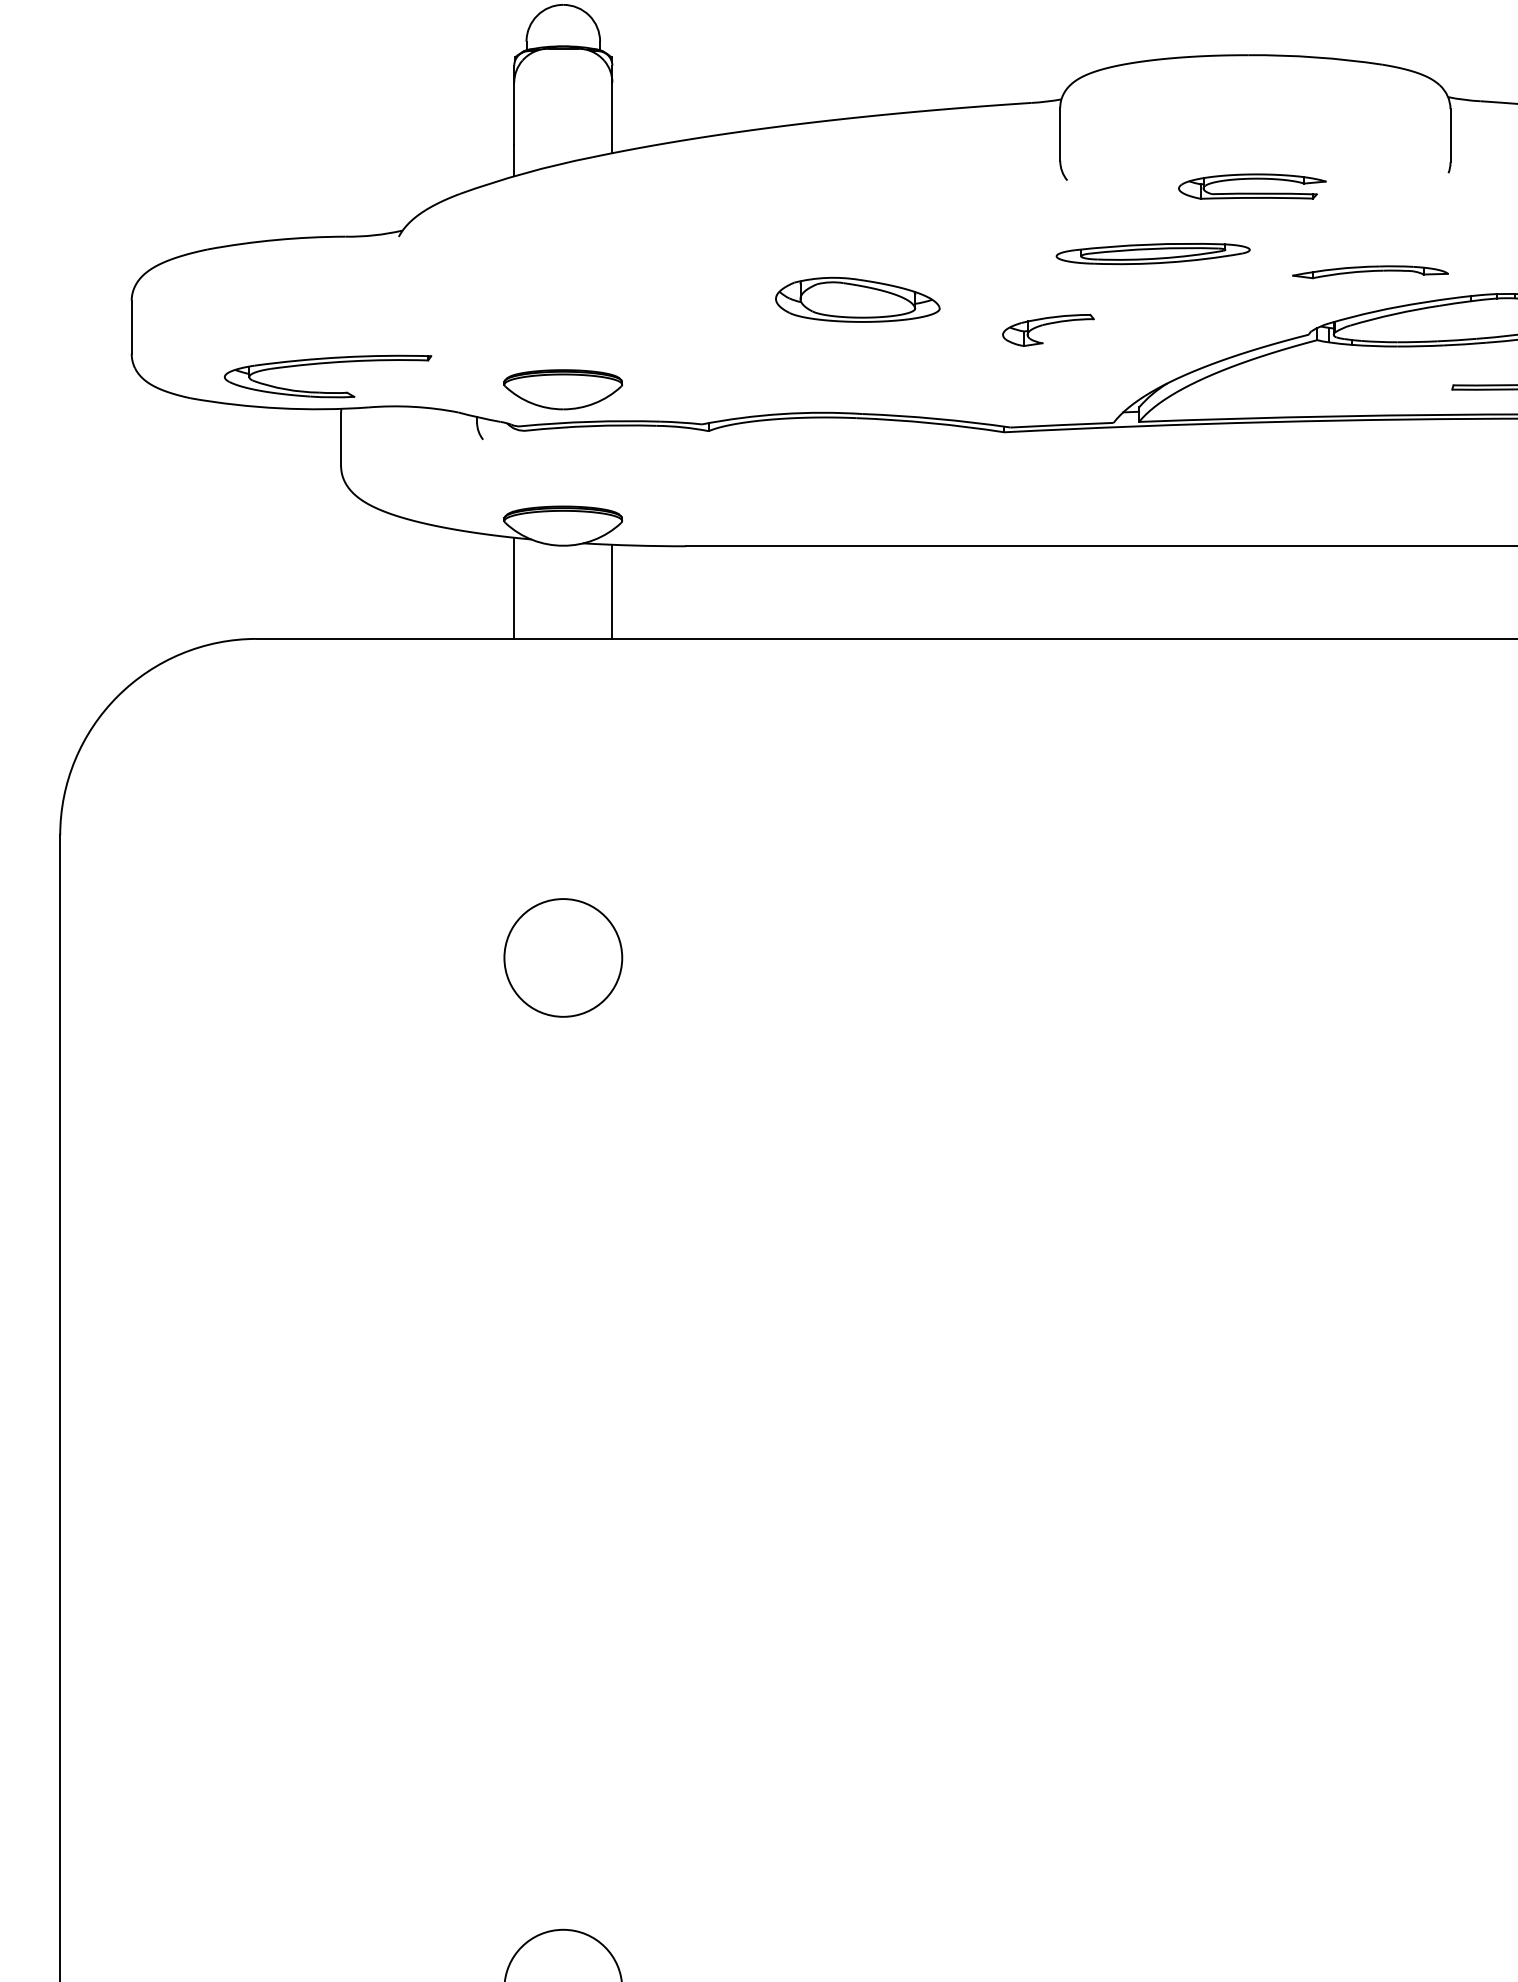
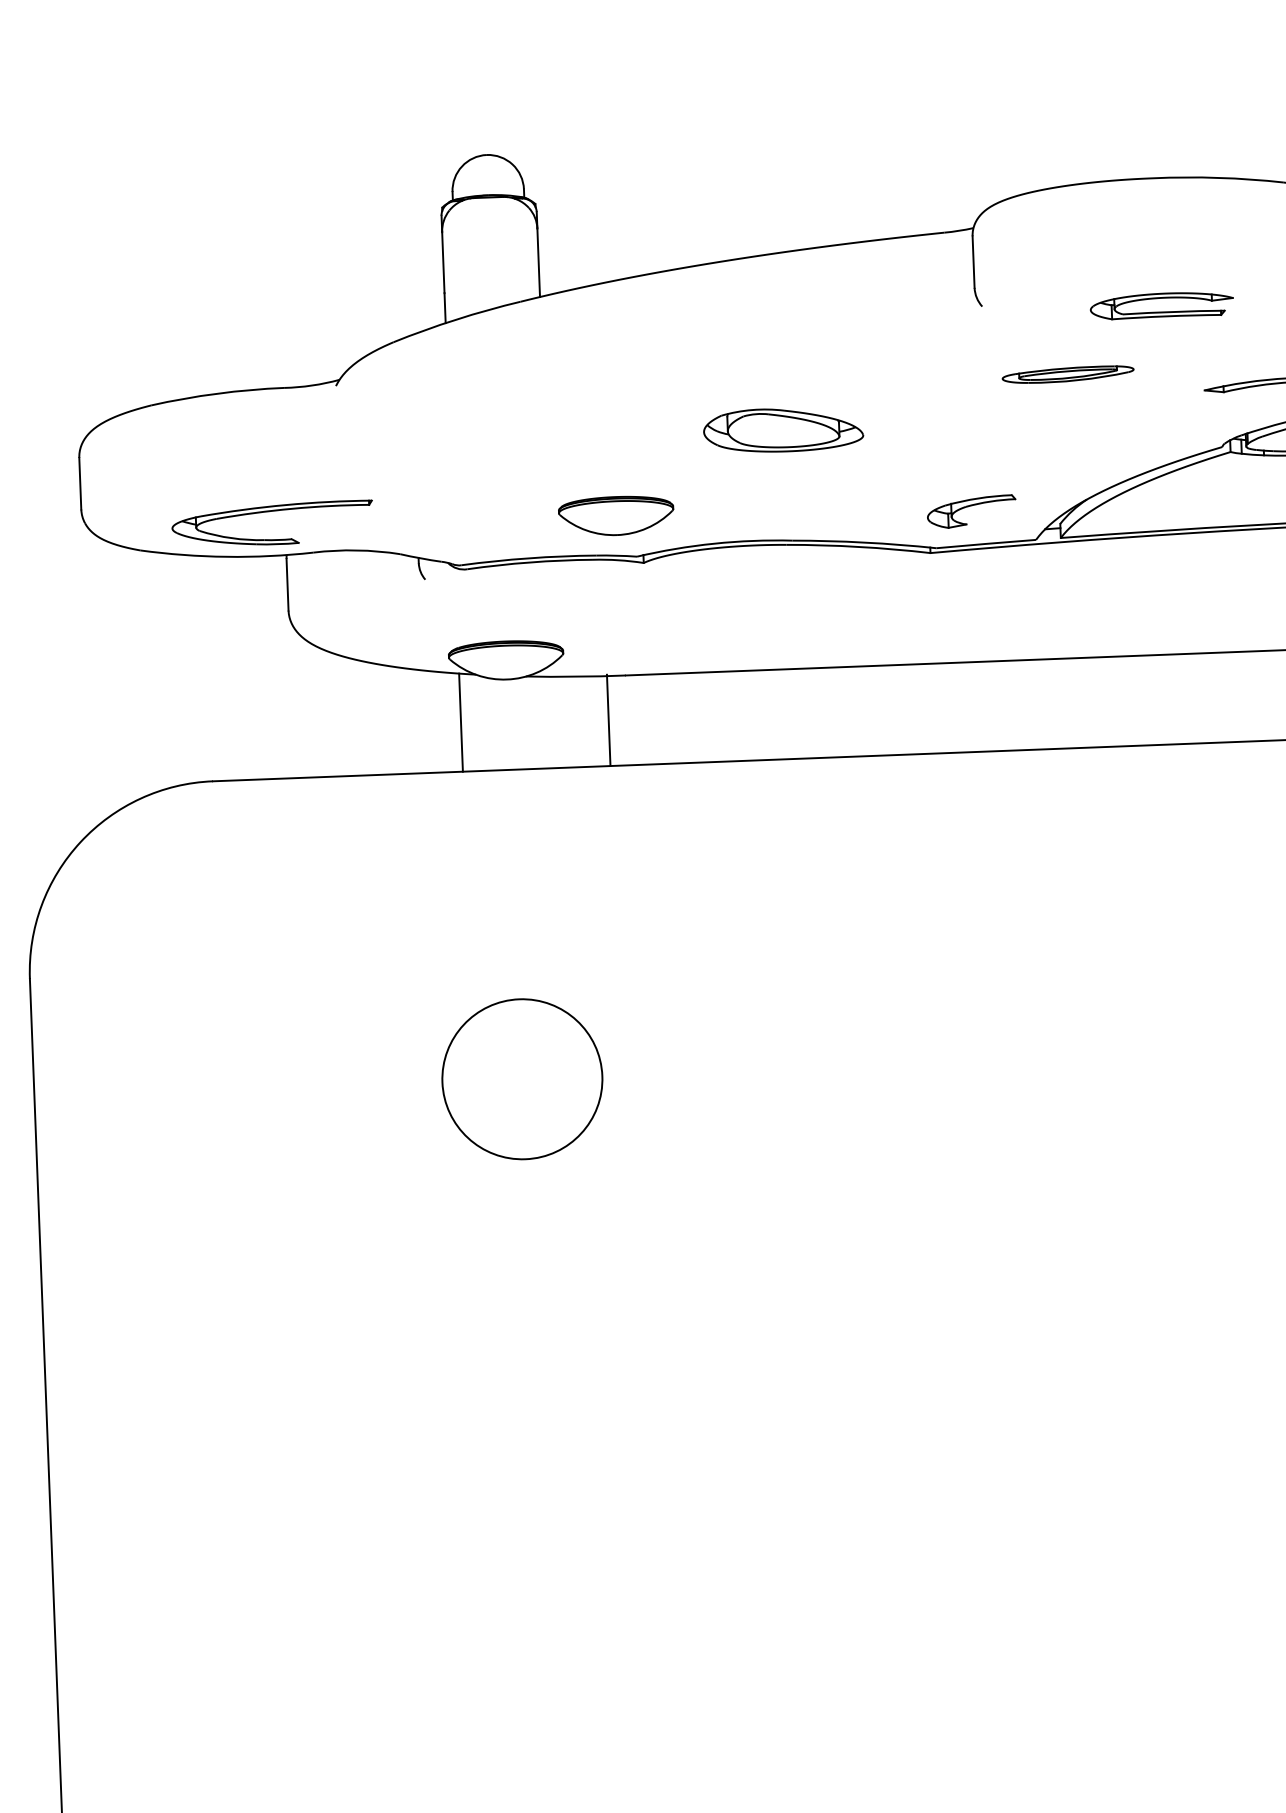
part: (1152, 254) -> (1067, 375), size x0.7
part: (1048, 329) -> (971, 510), moved
part: (562, 389) -> (615, 515), moved
line: (612, 591) -> (608, 720), moved
circle: (563, 957) -> (522, 1078), size x1.4

